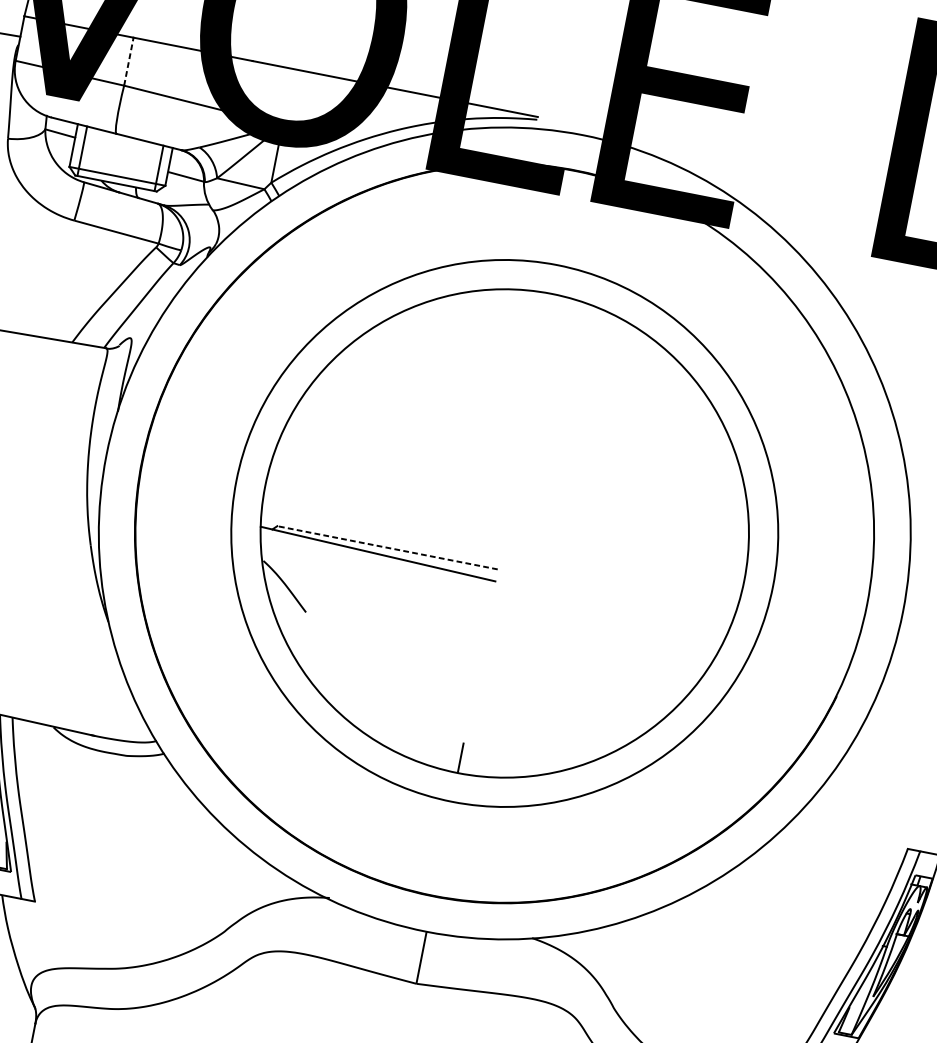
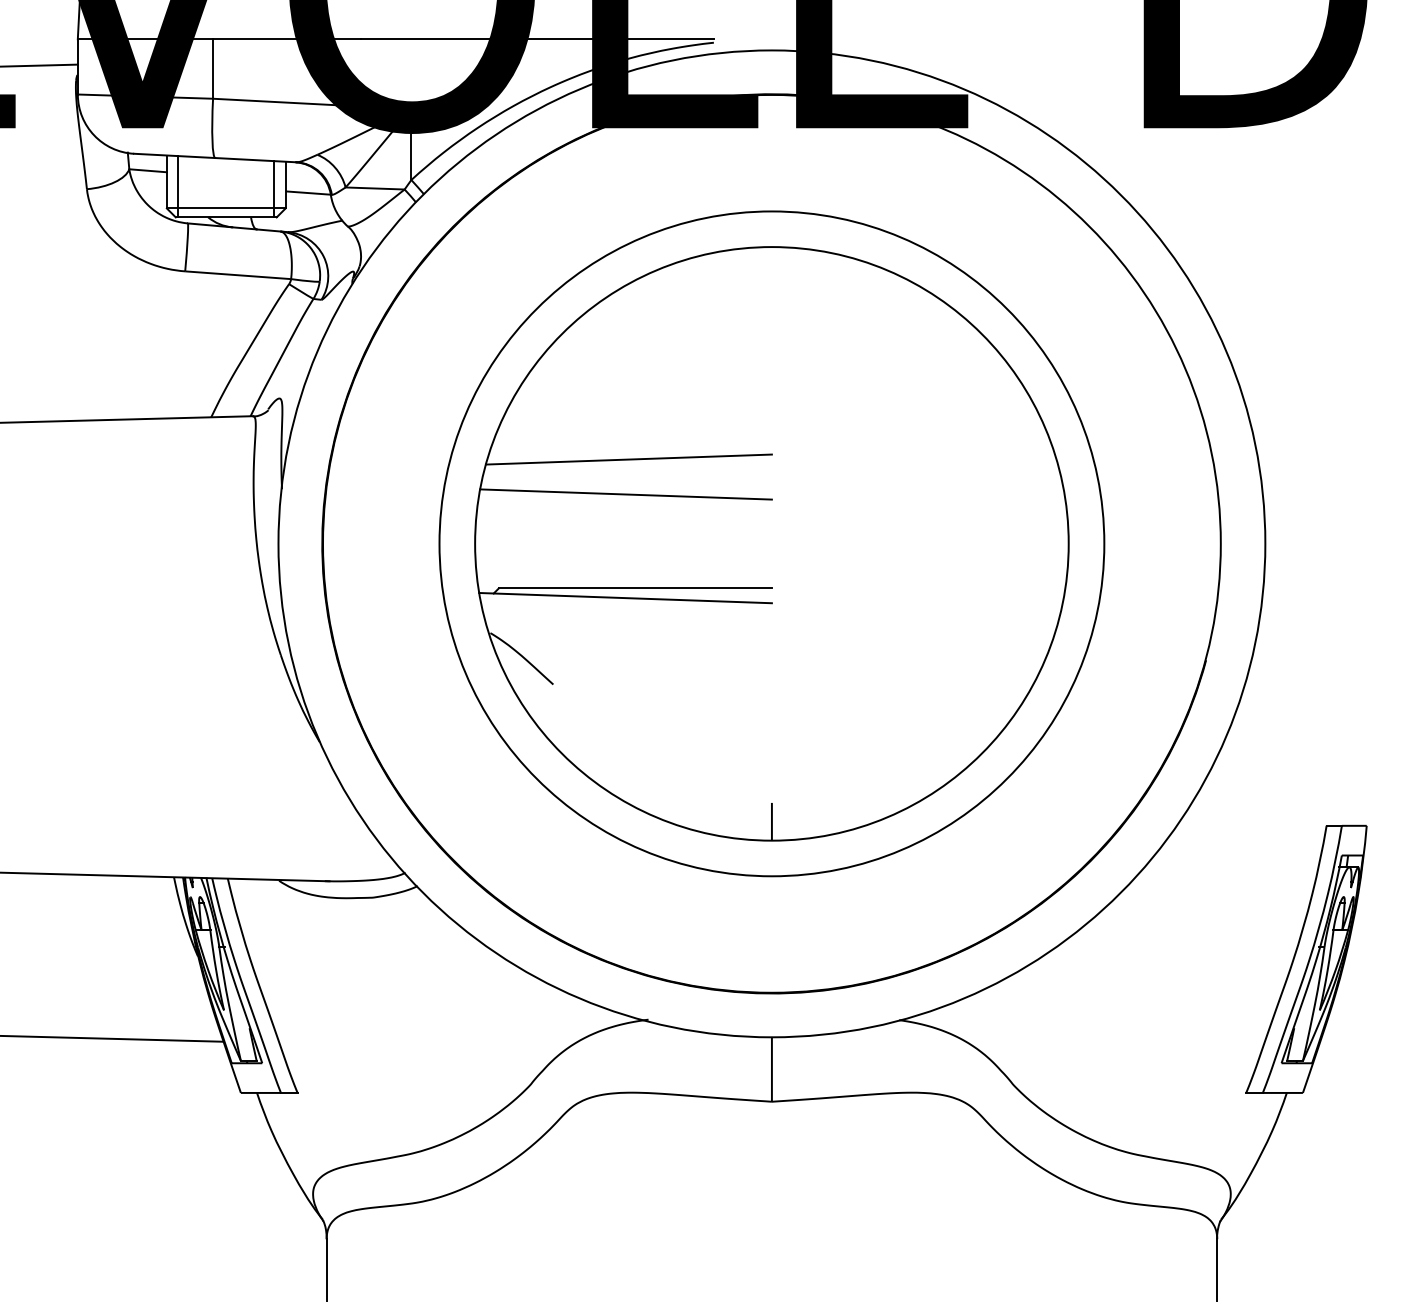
line: (129, 62) -> (213, 69), dashed -> solid
line: (402, 442) -> (628, 459), added
line: (394, 470) -> (625, 494), added
line: (387, 547) -> (635, 588), dashed -> solid

